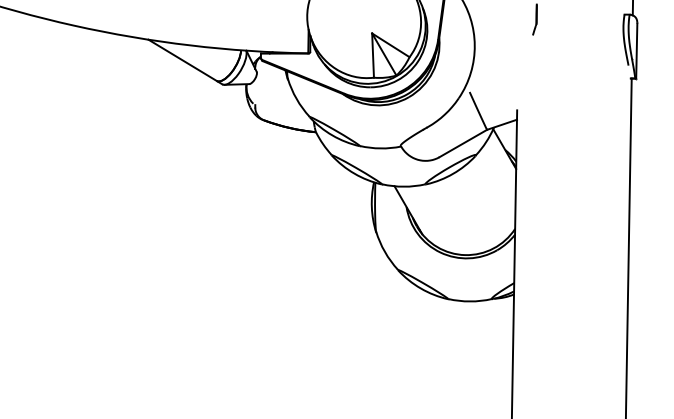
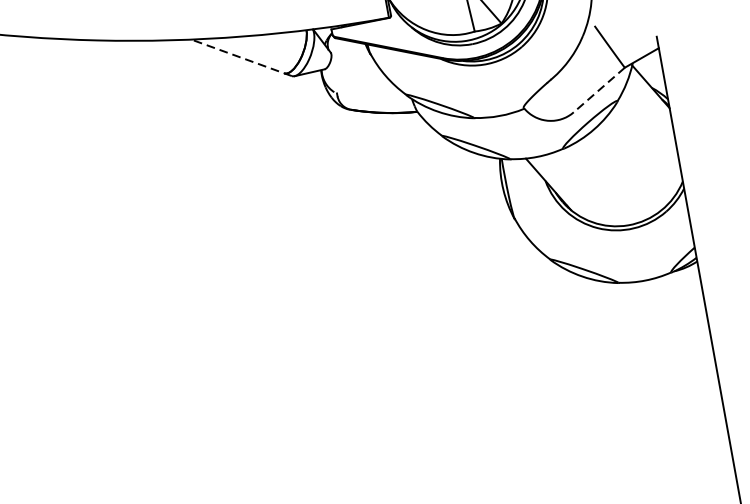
line: (184, 61) -> (240, 57), solid -> dashed
line: (462, 143) -> (598, 90), solid -> dashed

